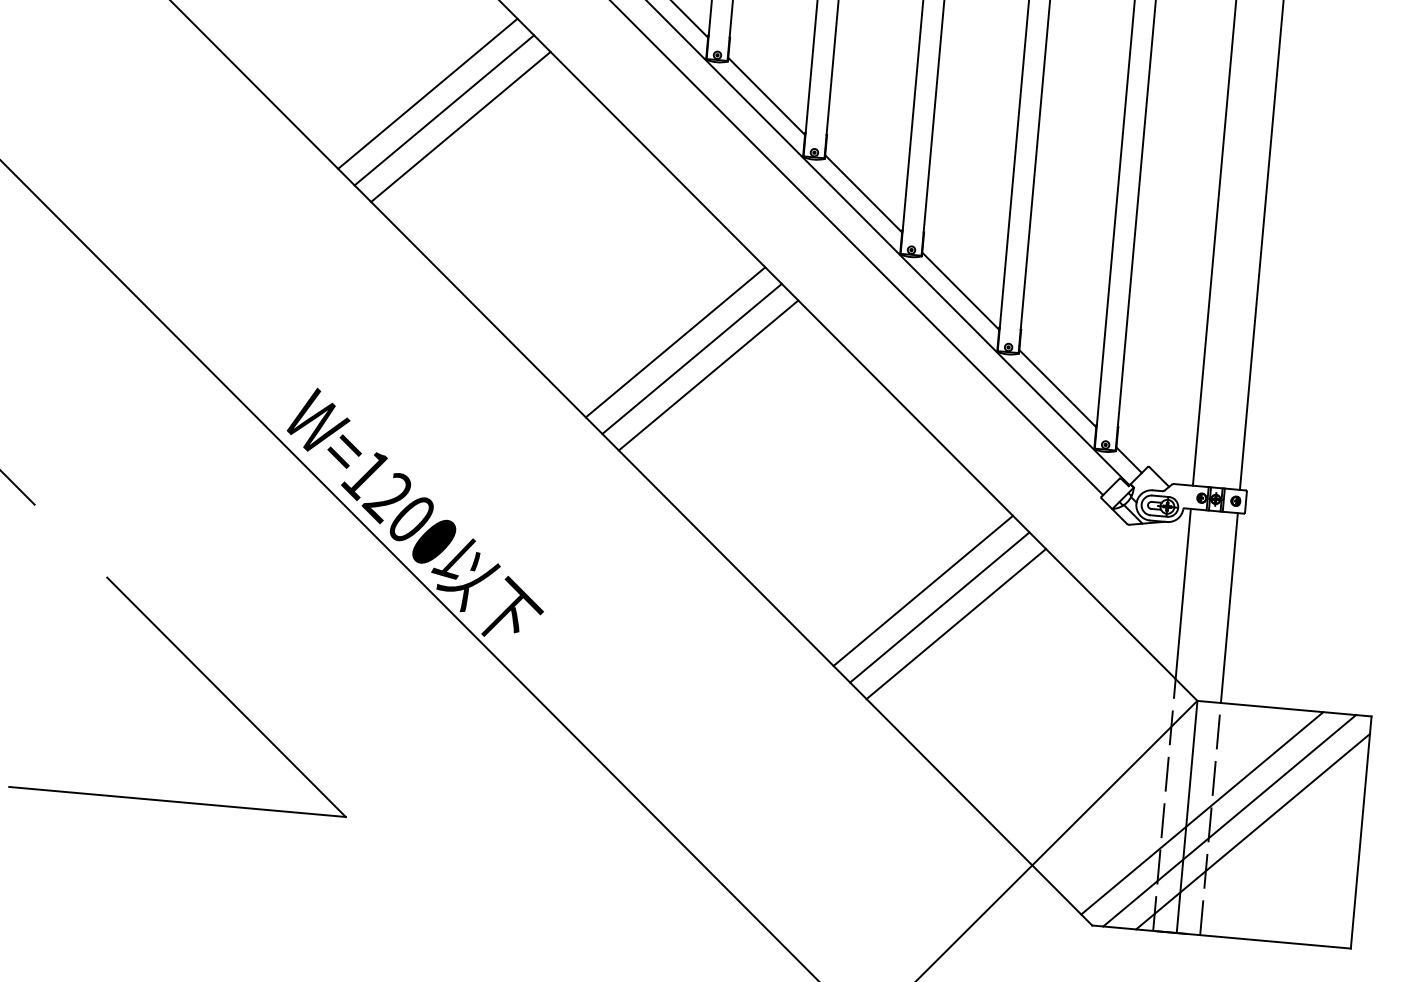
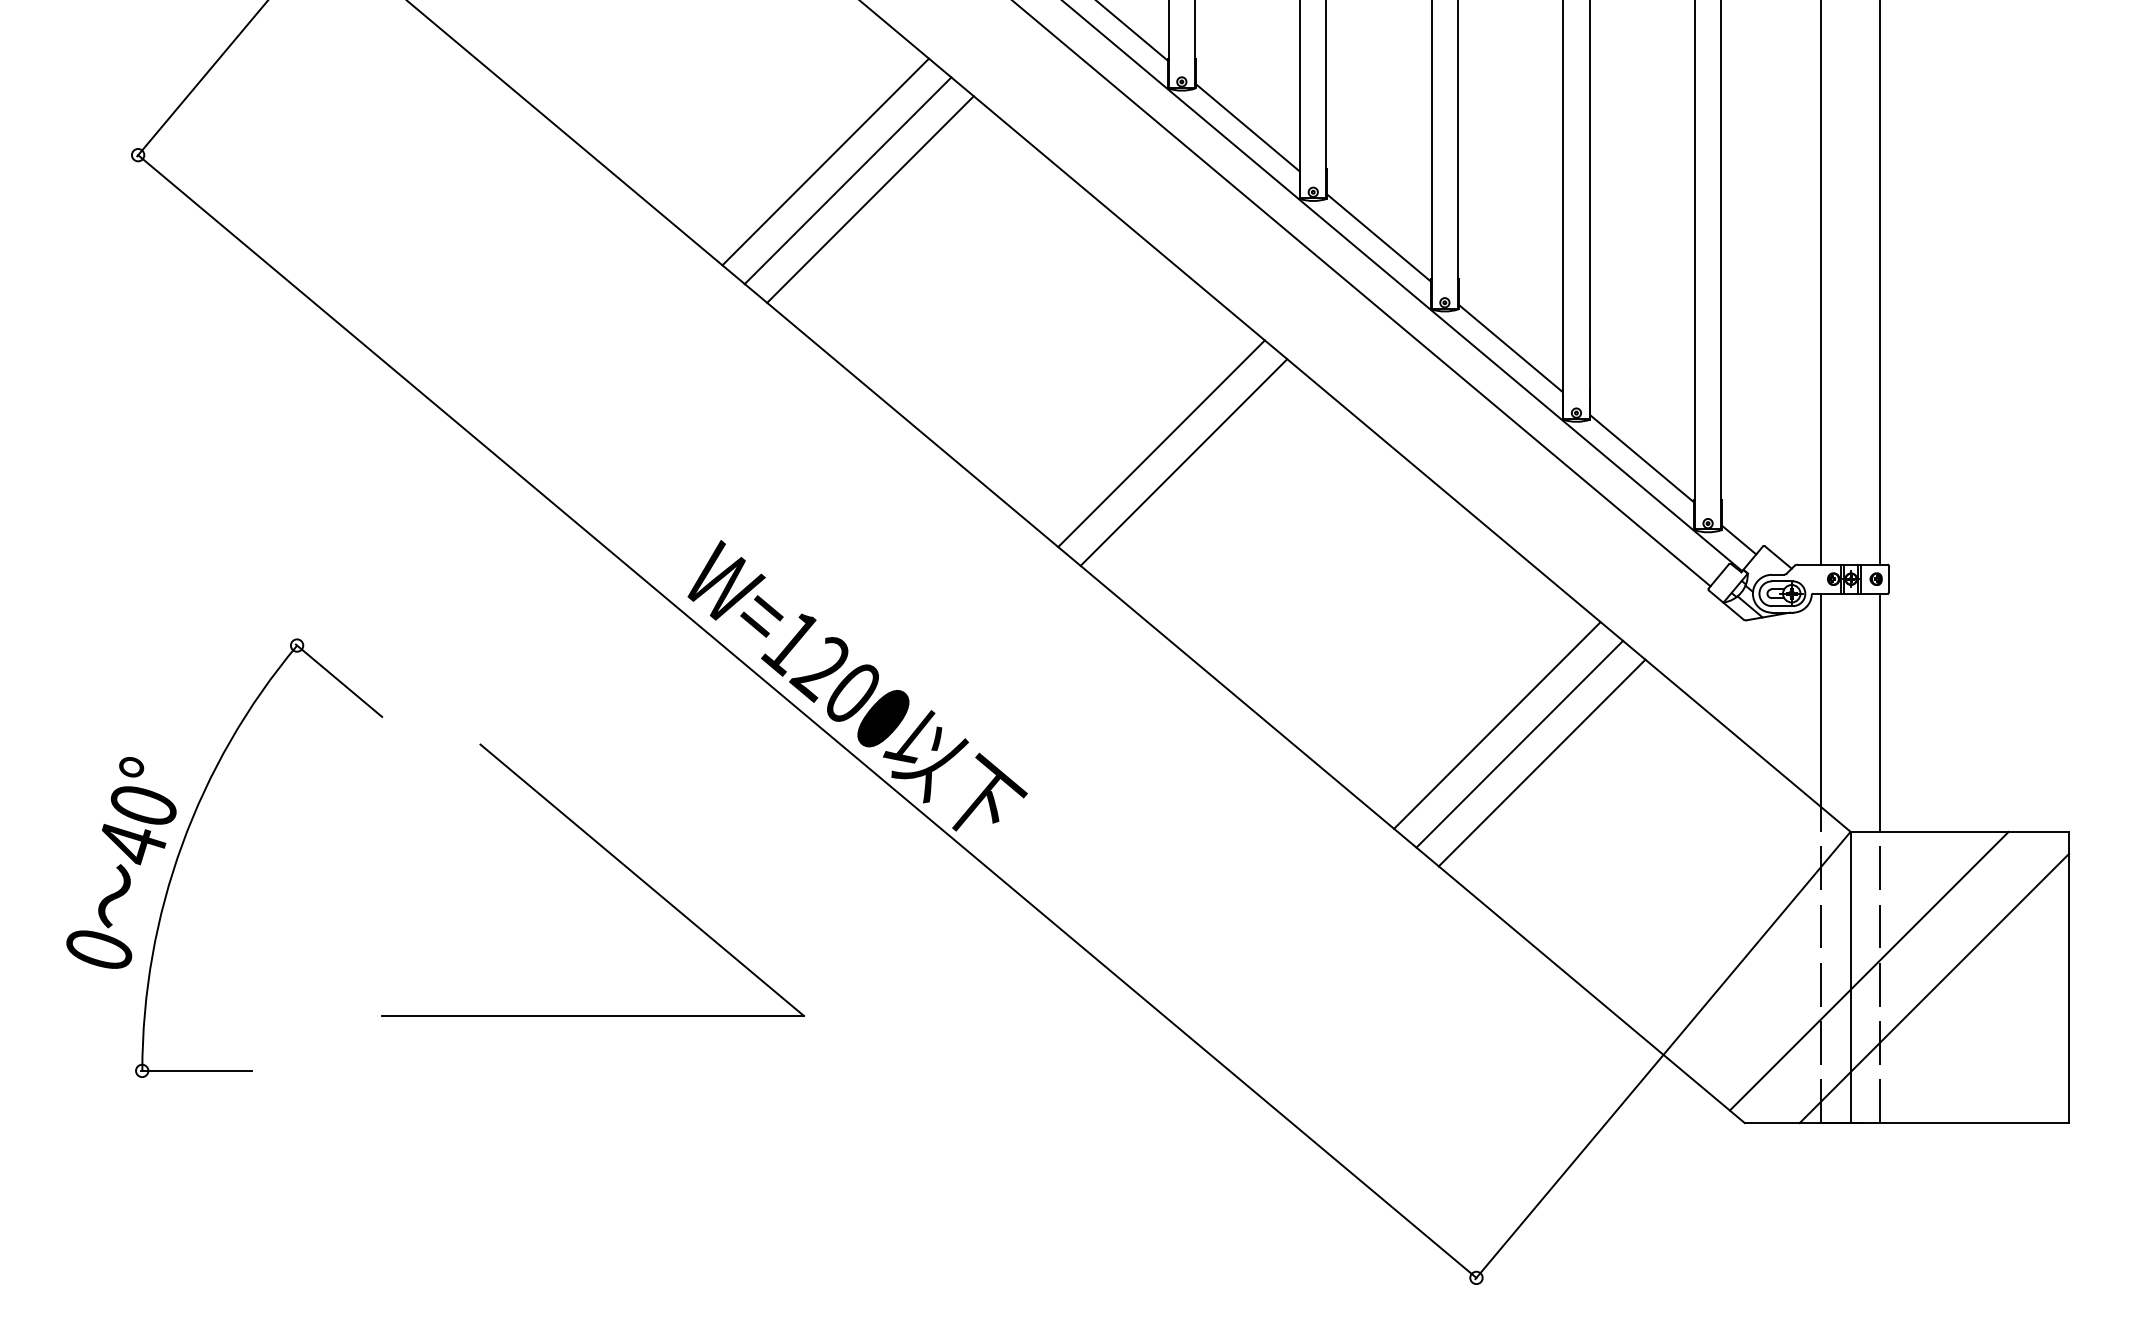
line: (707, 375) -> (1205, 481), removed
part: (202, 674) -> (609, 854), moved
line: (1229, 820) -> (1903, 977), removed

